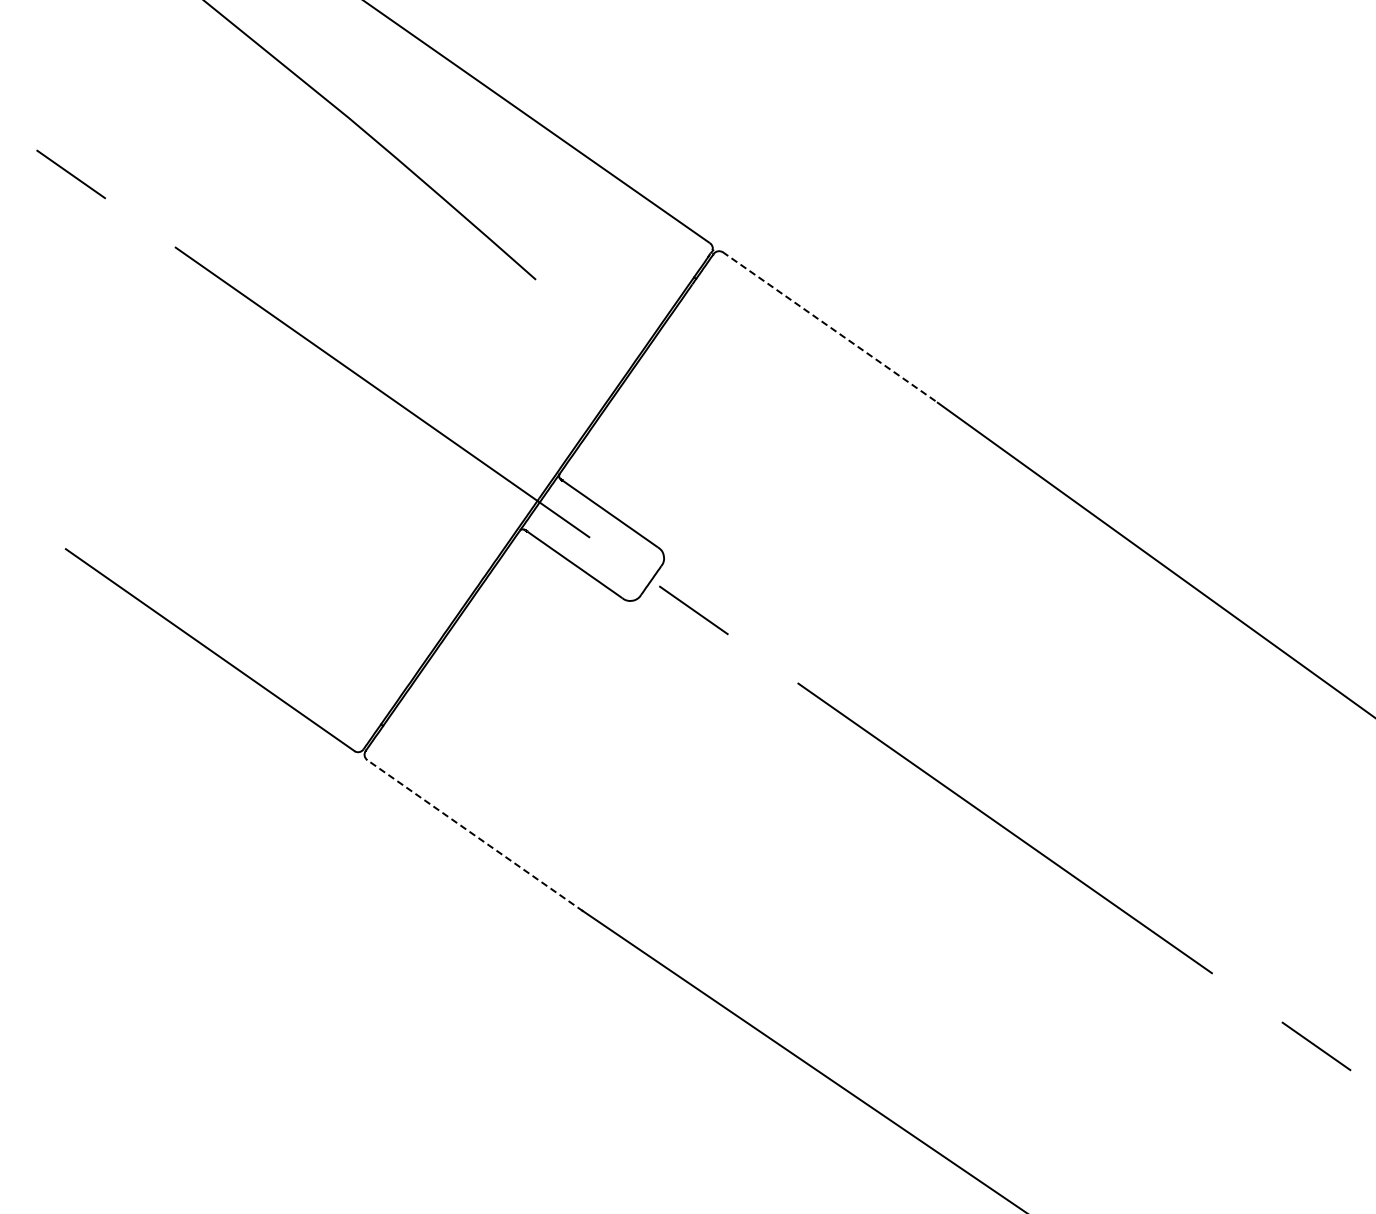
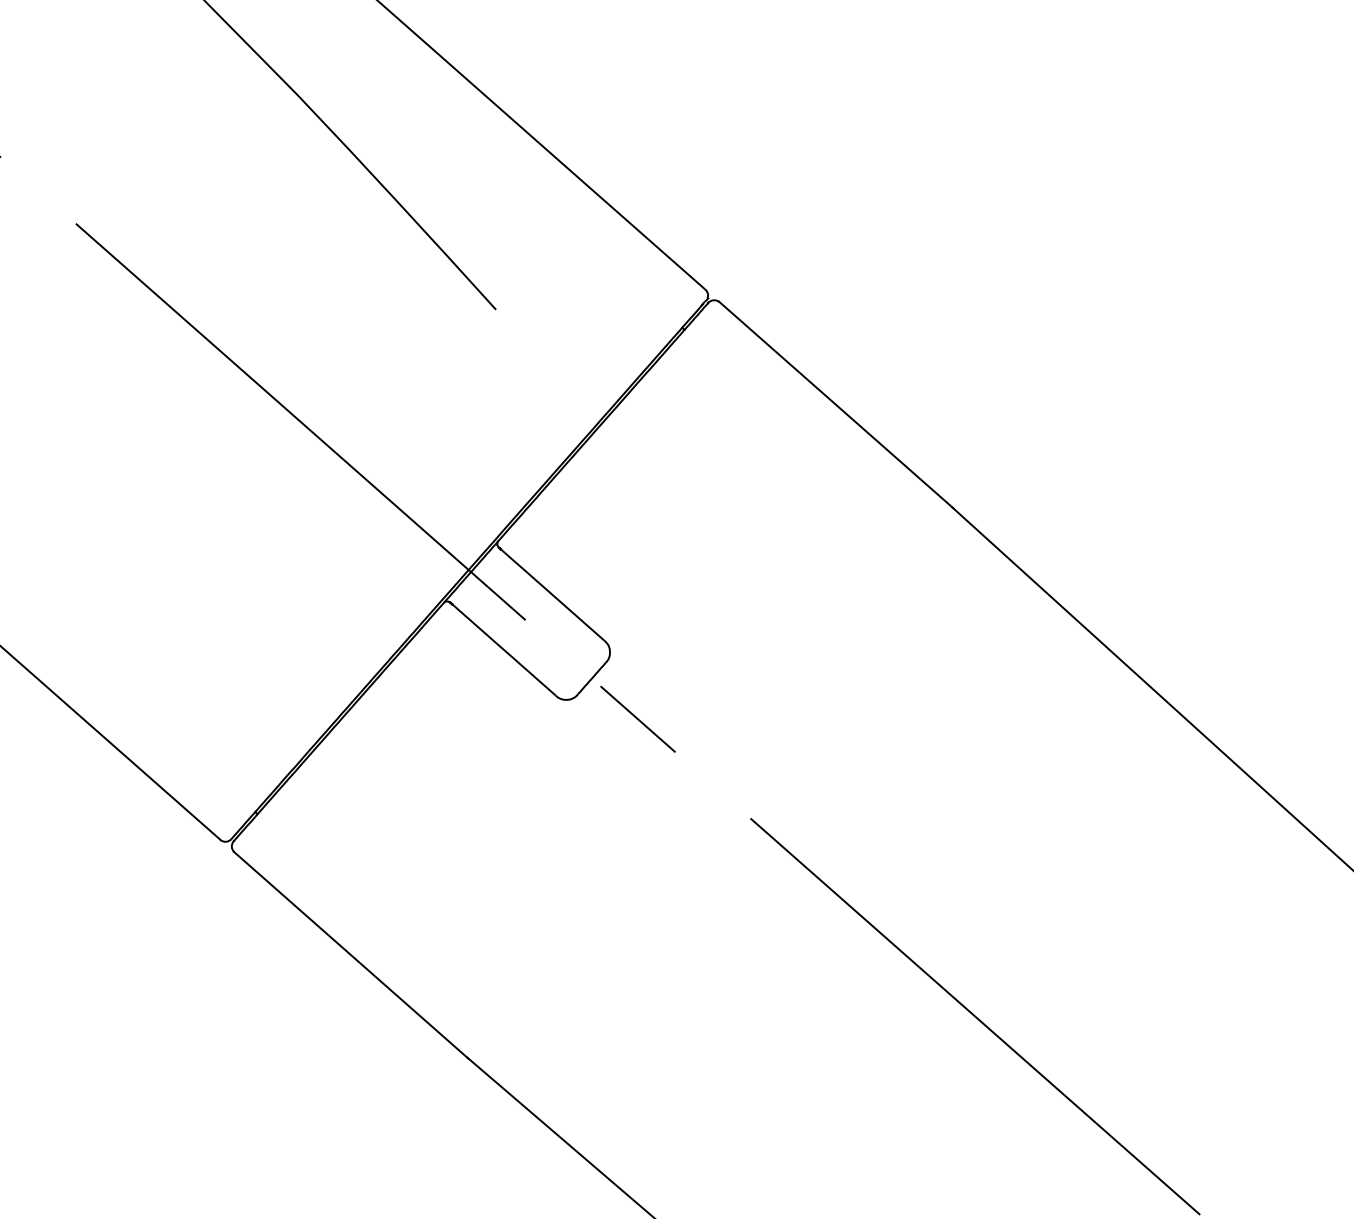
line: (831, 328) -> (837, 406), dashed -> solid
line: (474, 835) -> (350, 955), dashed -> solid

